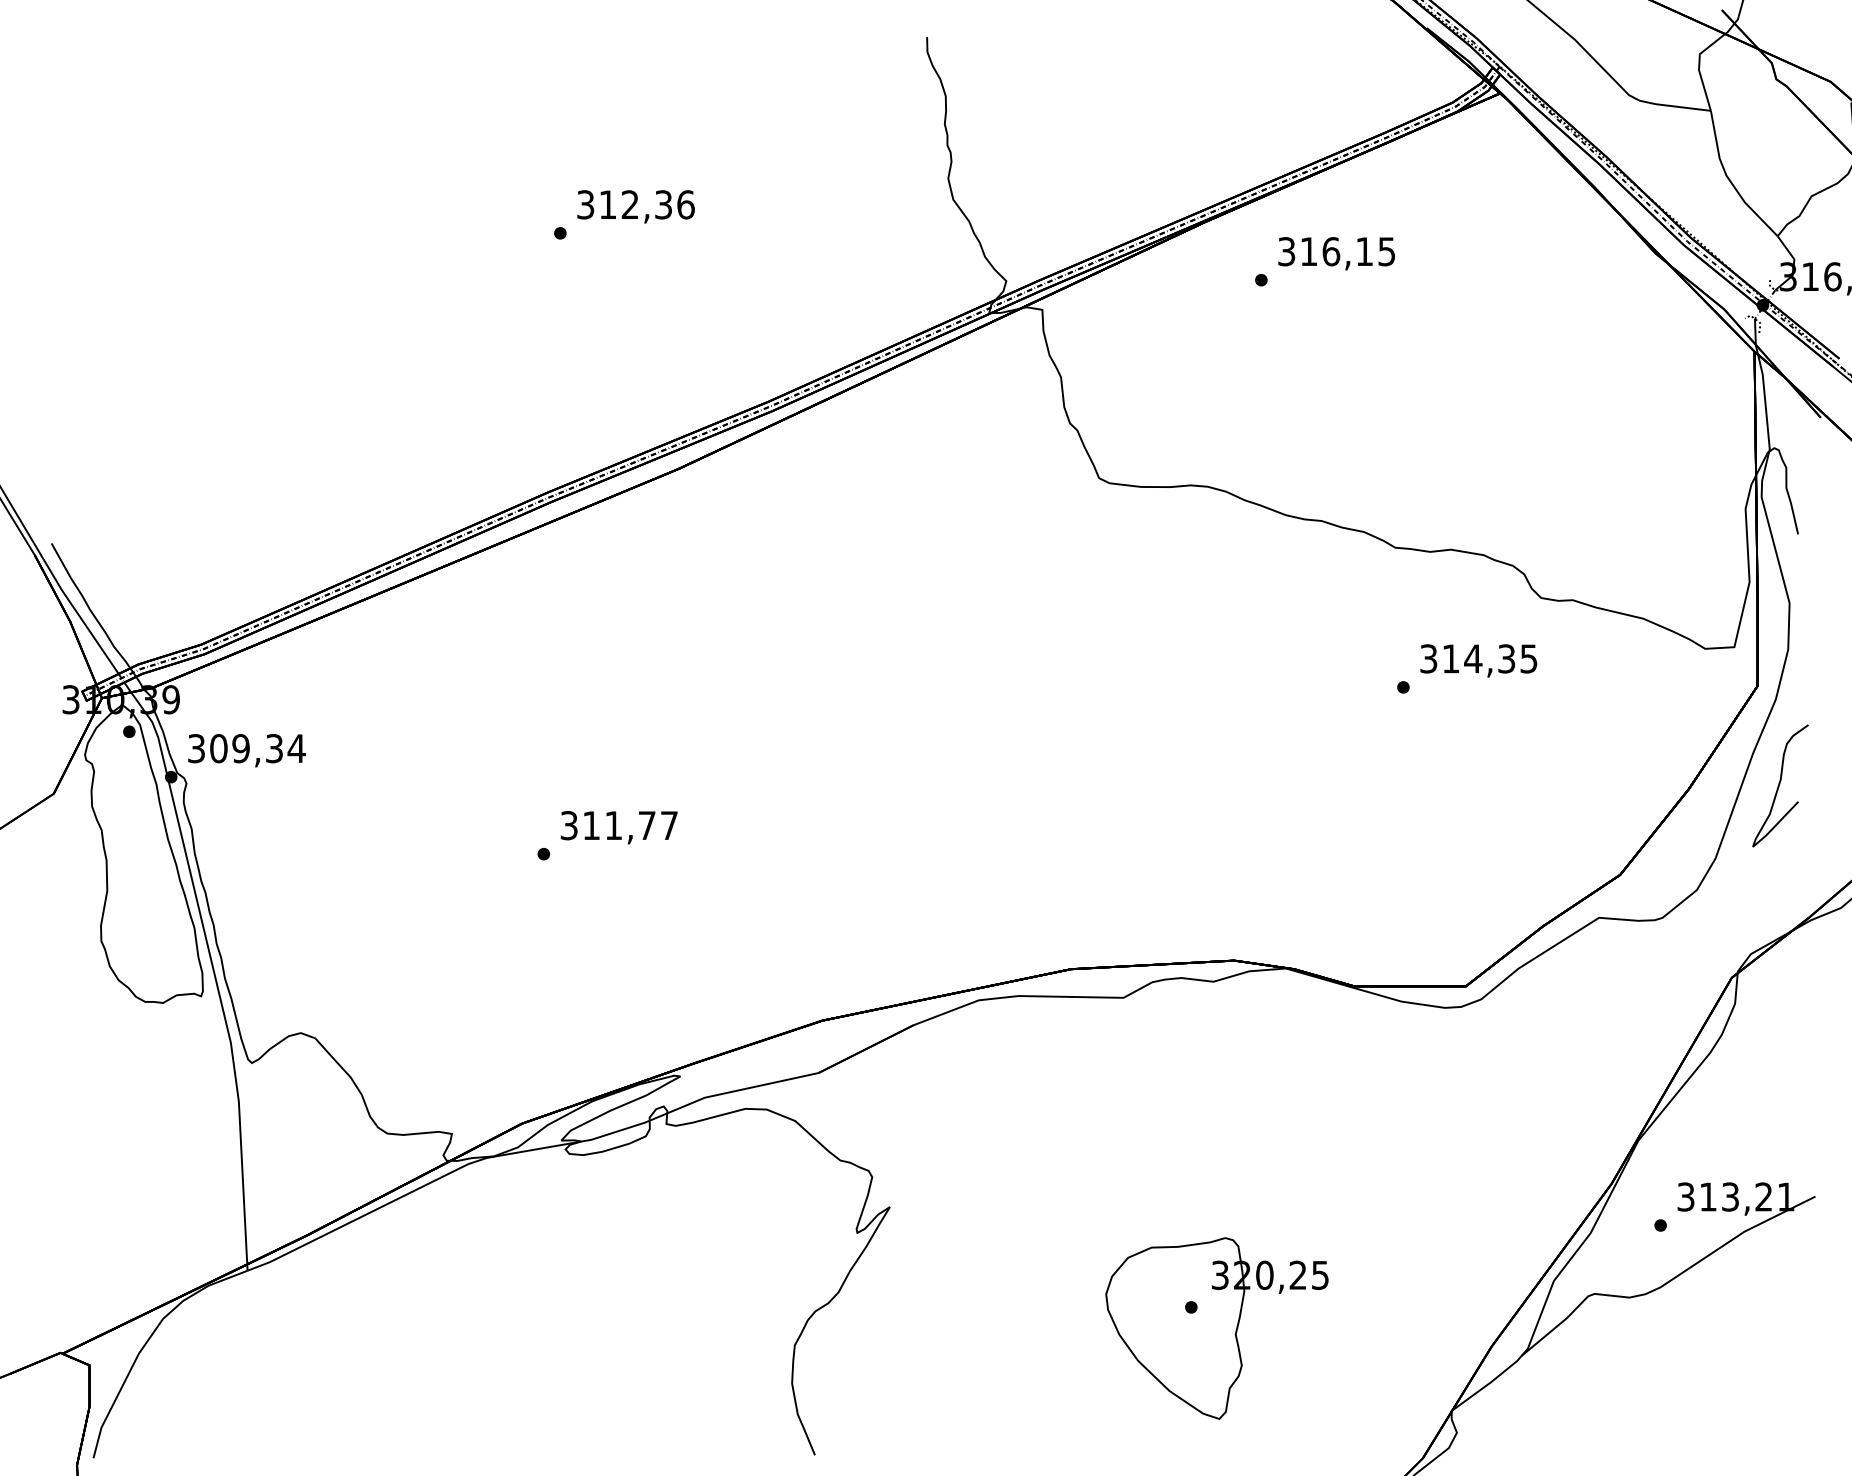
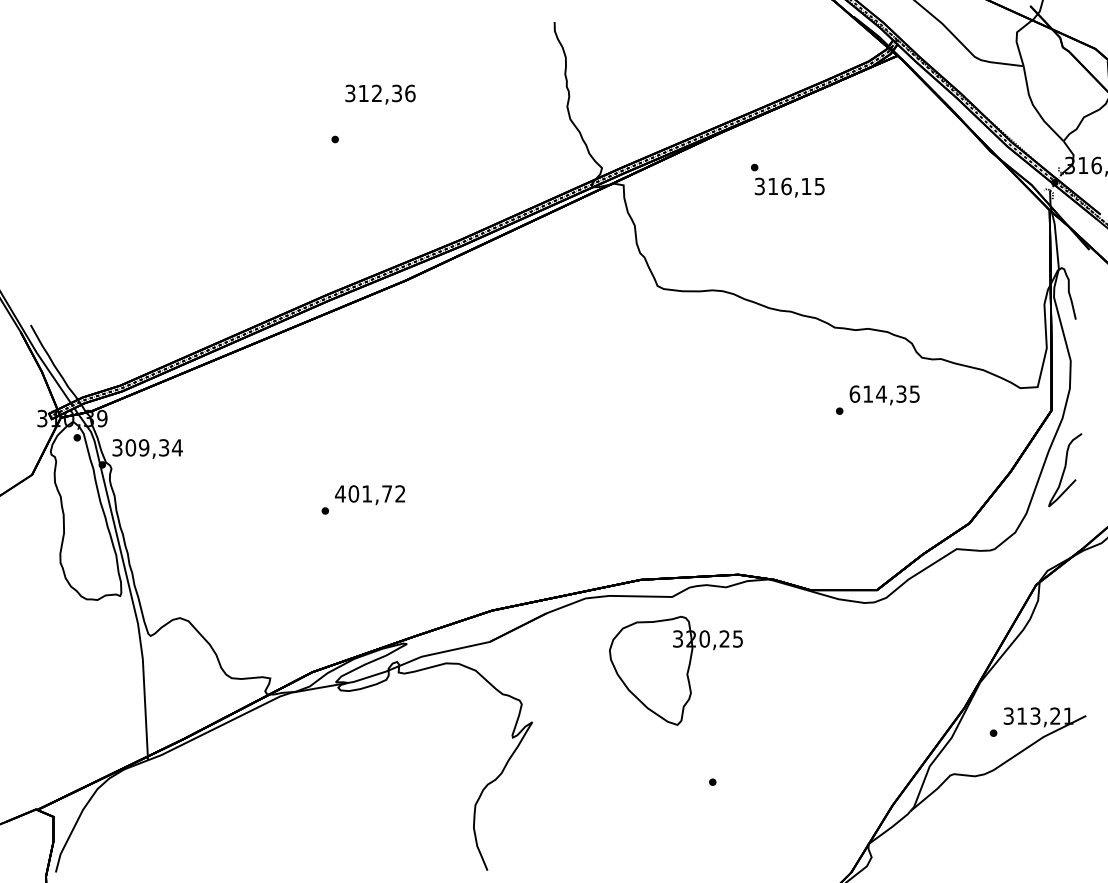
text: (636, 206) -> (380, 94), moved
text: (1336, 253) -> (789, 187), moved
text: (1428, 657) -> (854, 393), 314,35 -> 614,35
text: (619, 824) -> (370, 493), 311,77 -> 401,72
part: (1215, 1327) -> (675, 670), moved

